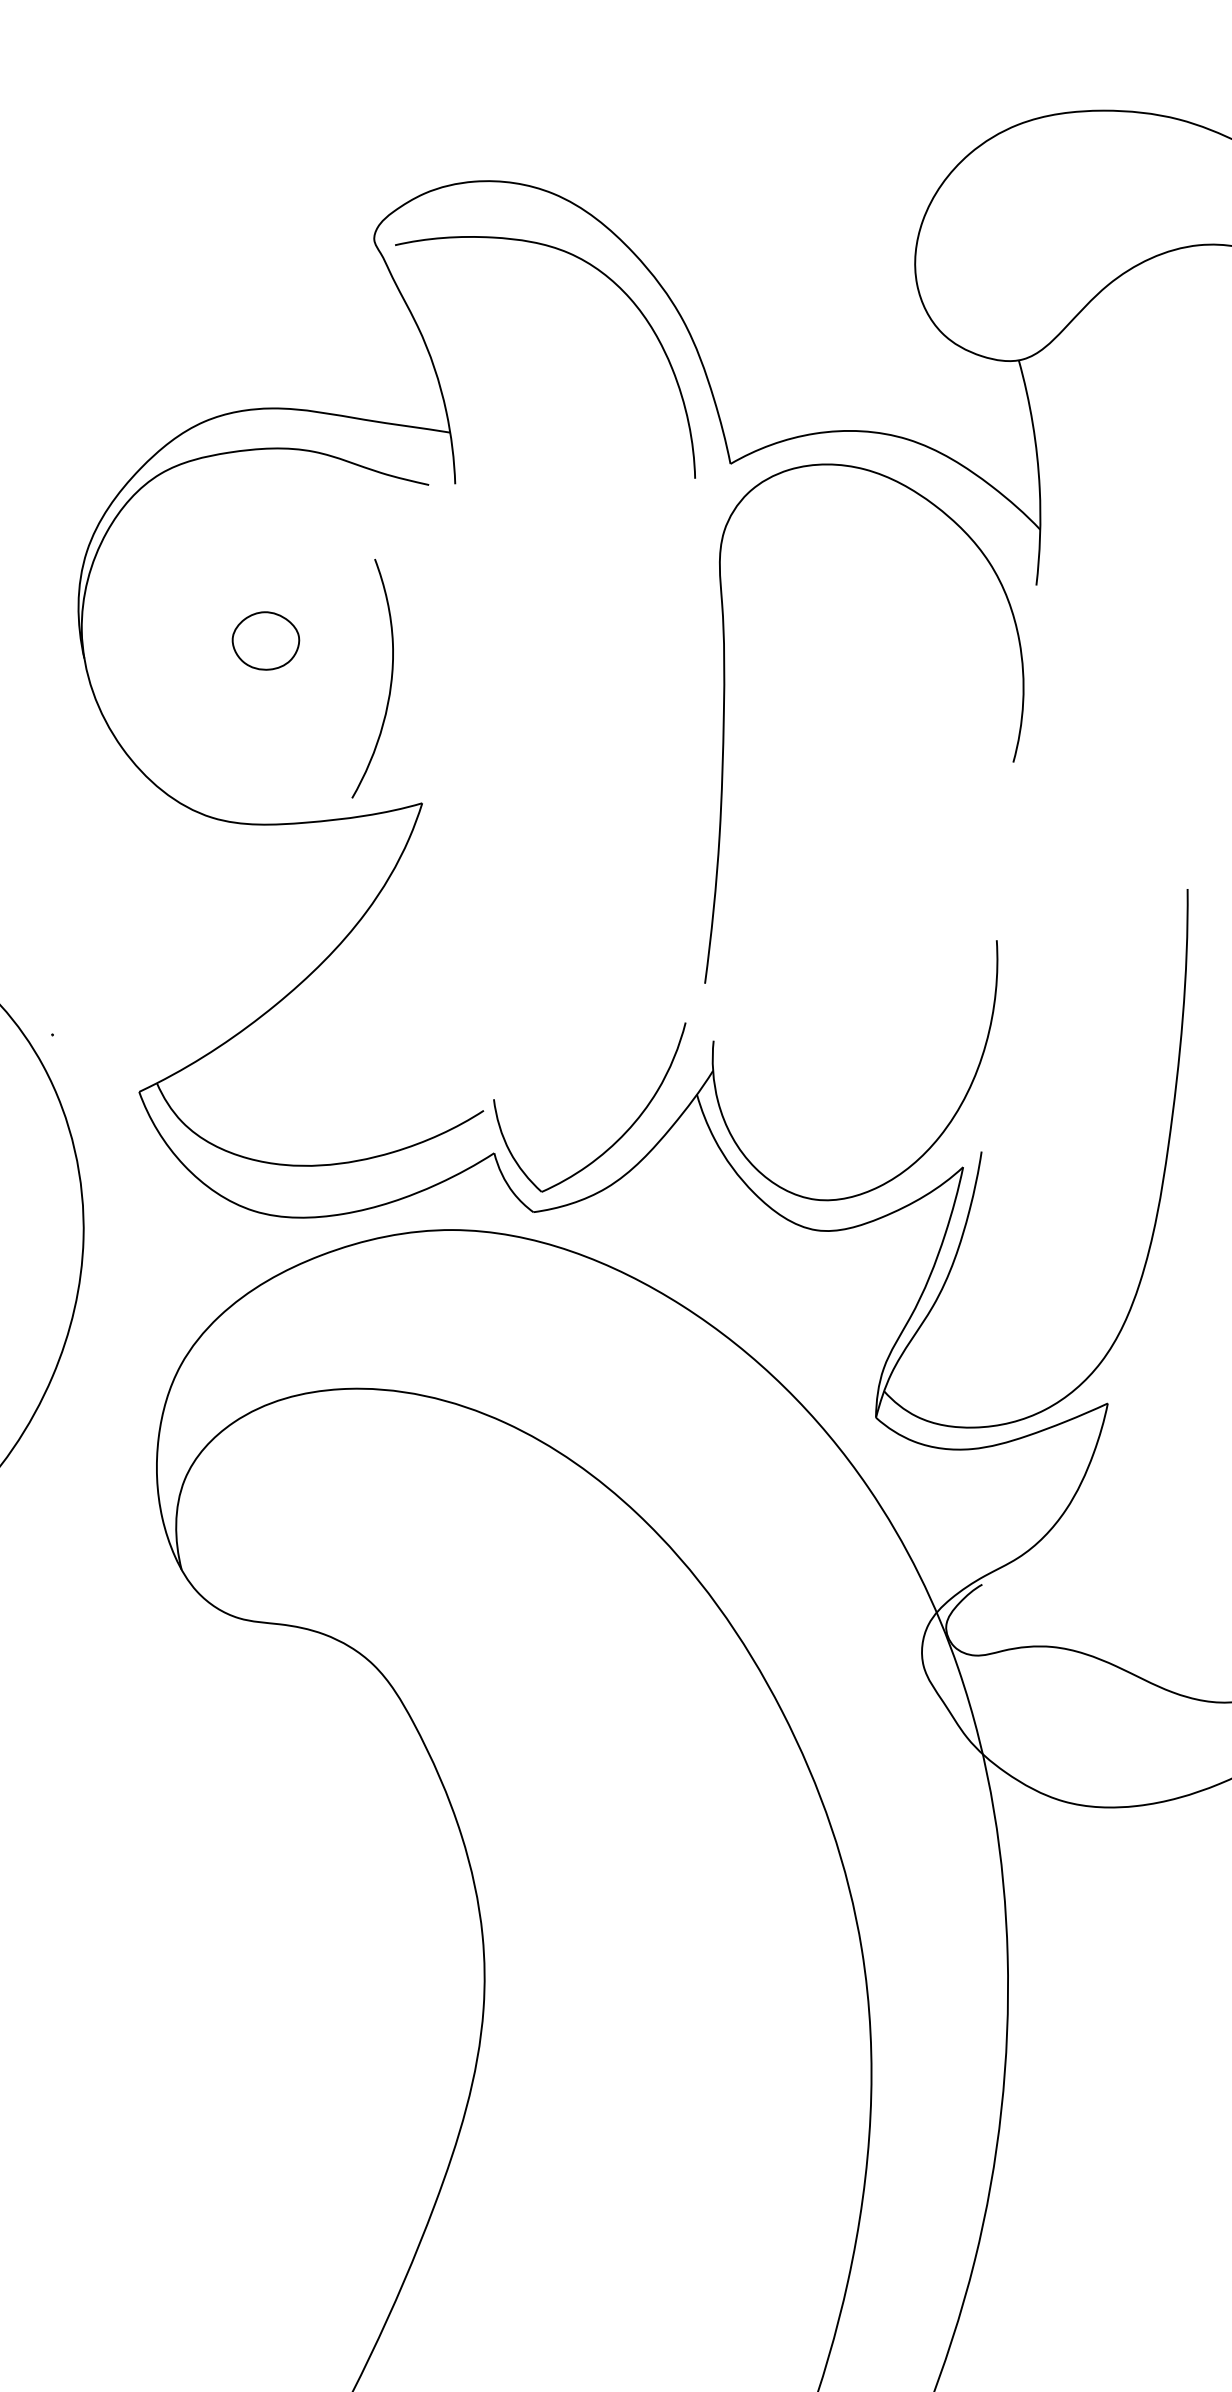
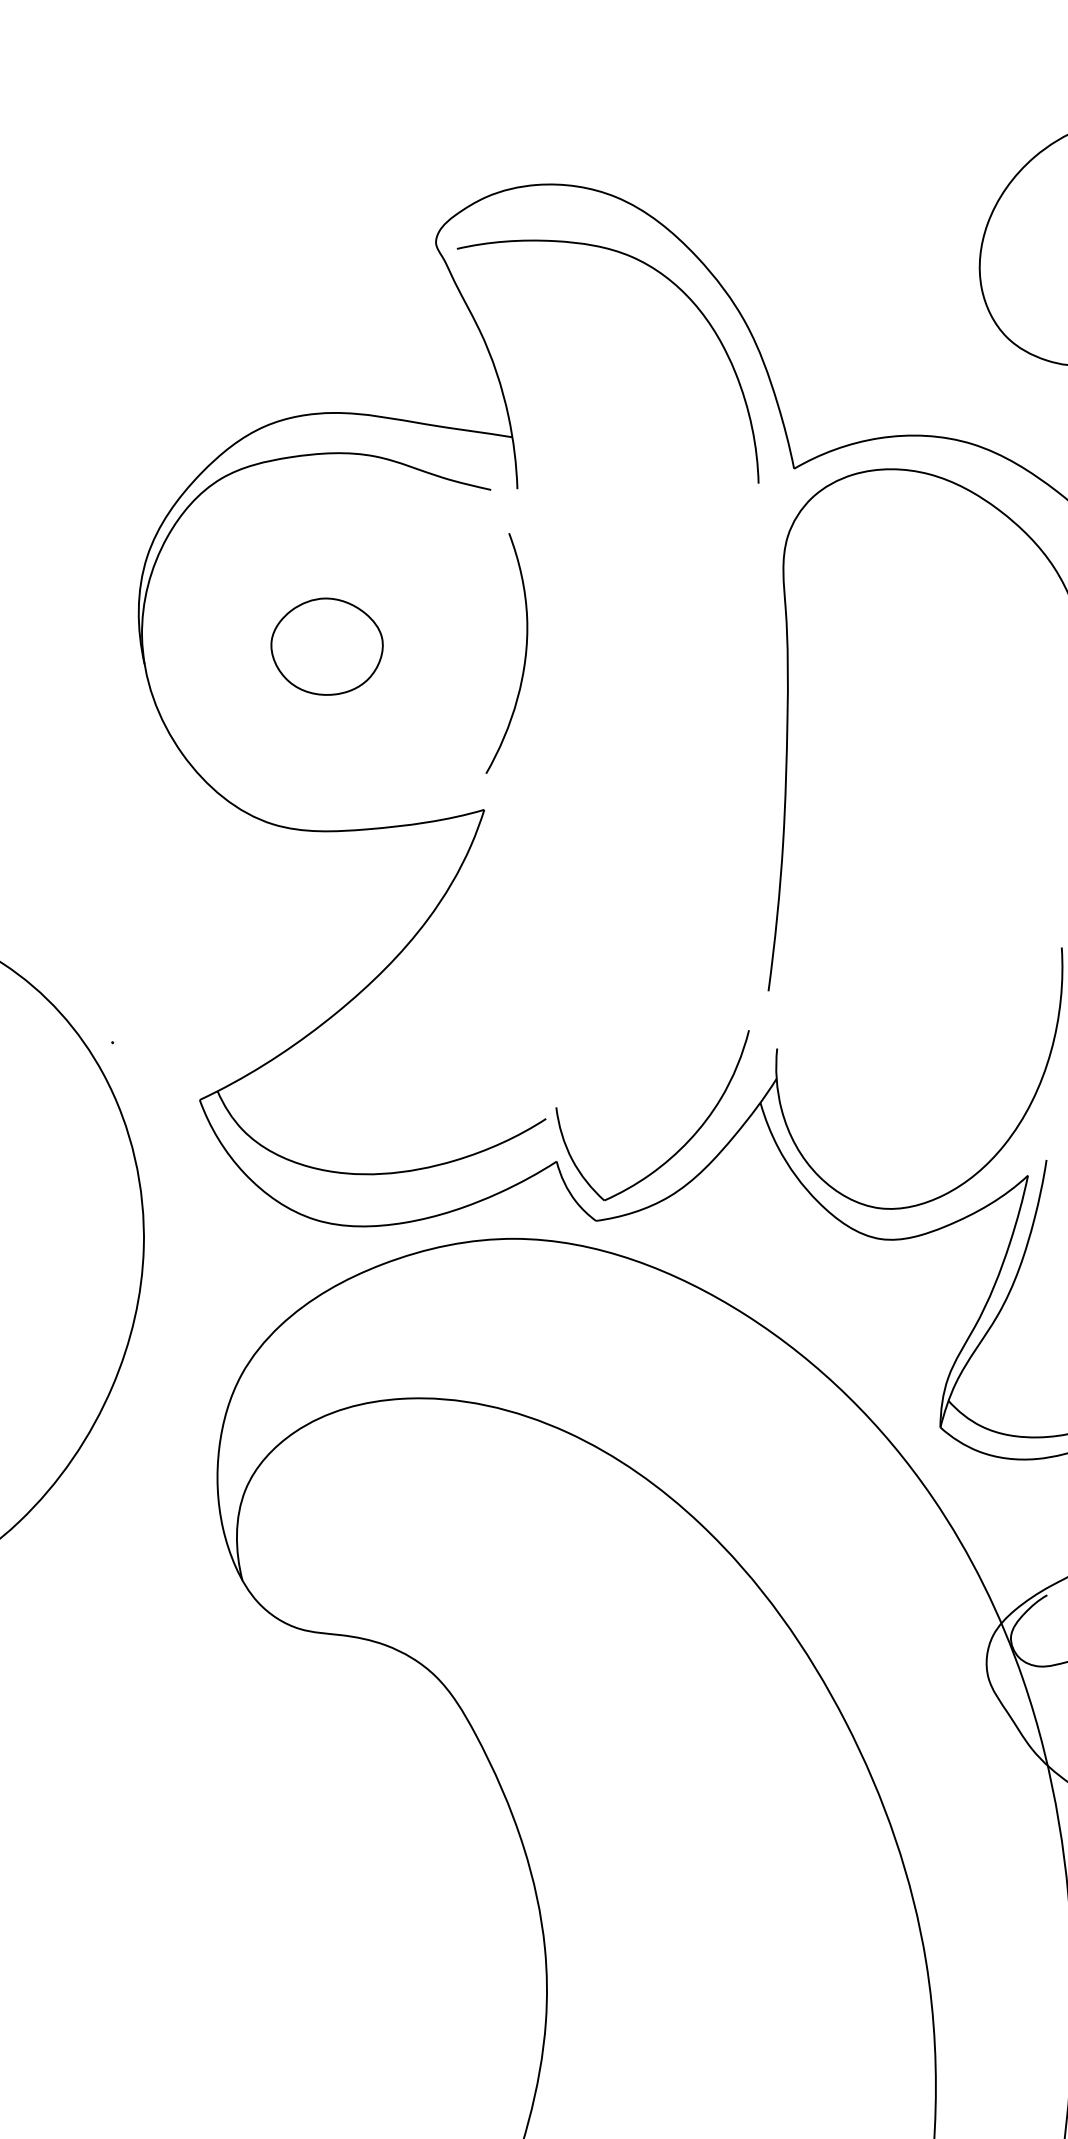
part: (265, 640) -> (326, 646), size x1.67
curve: (390, 679) -> (524, 654), moved

